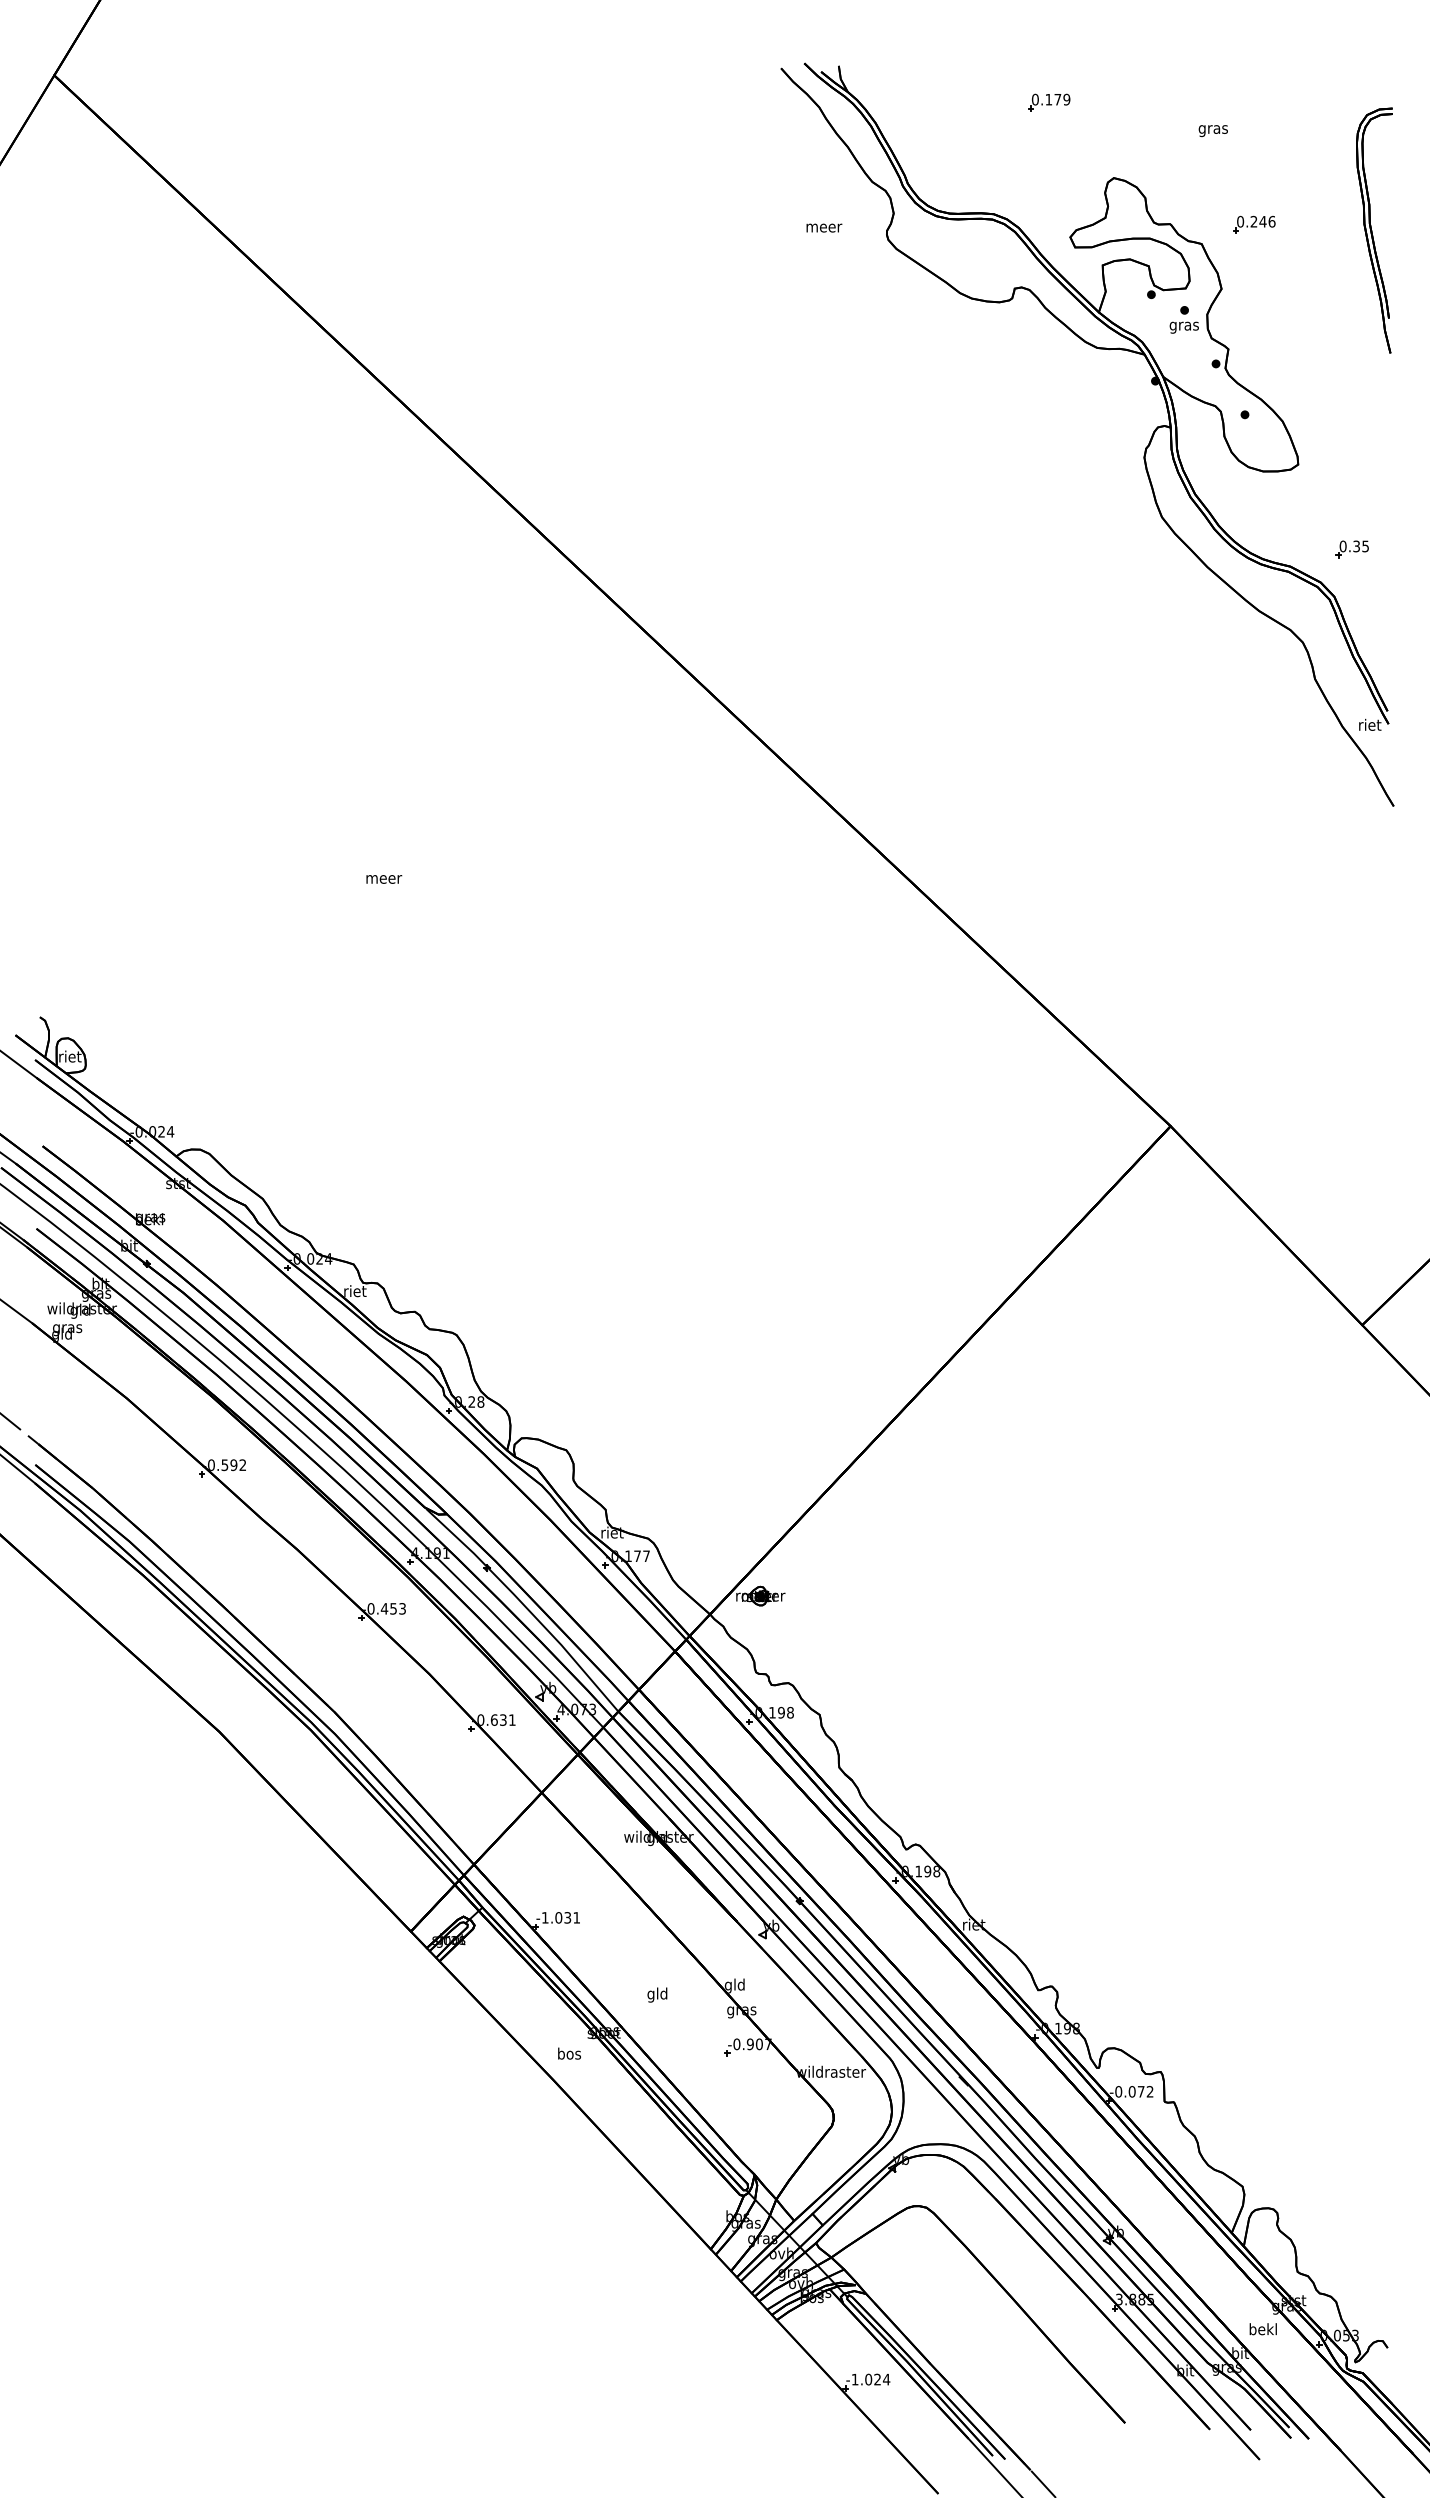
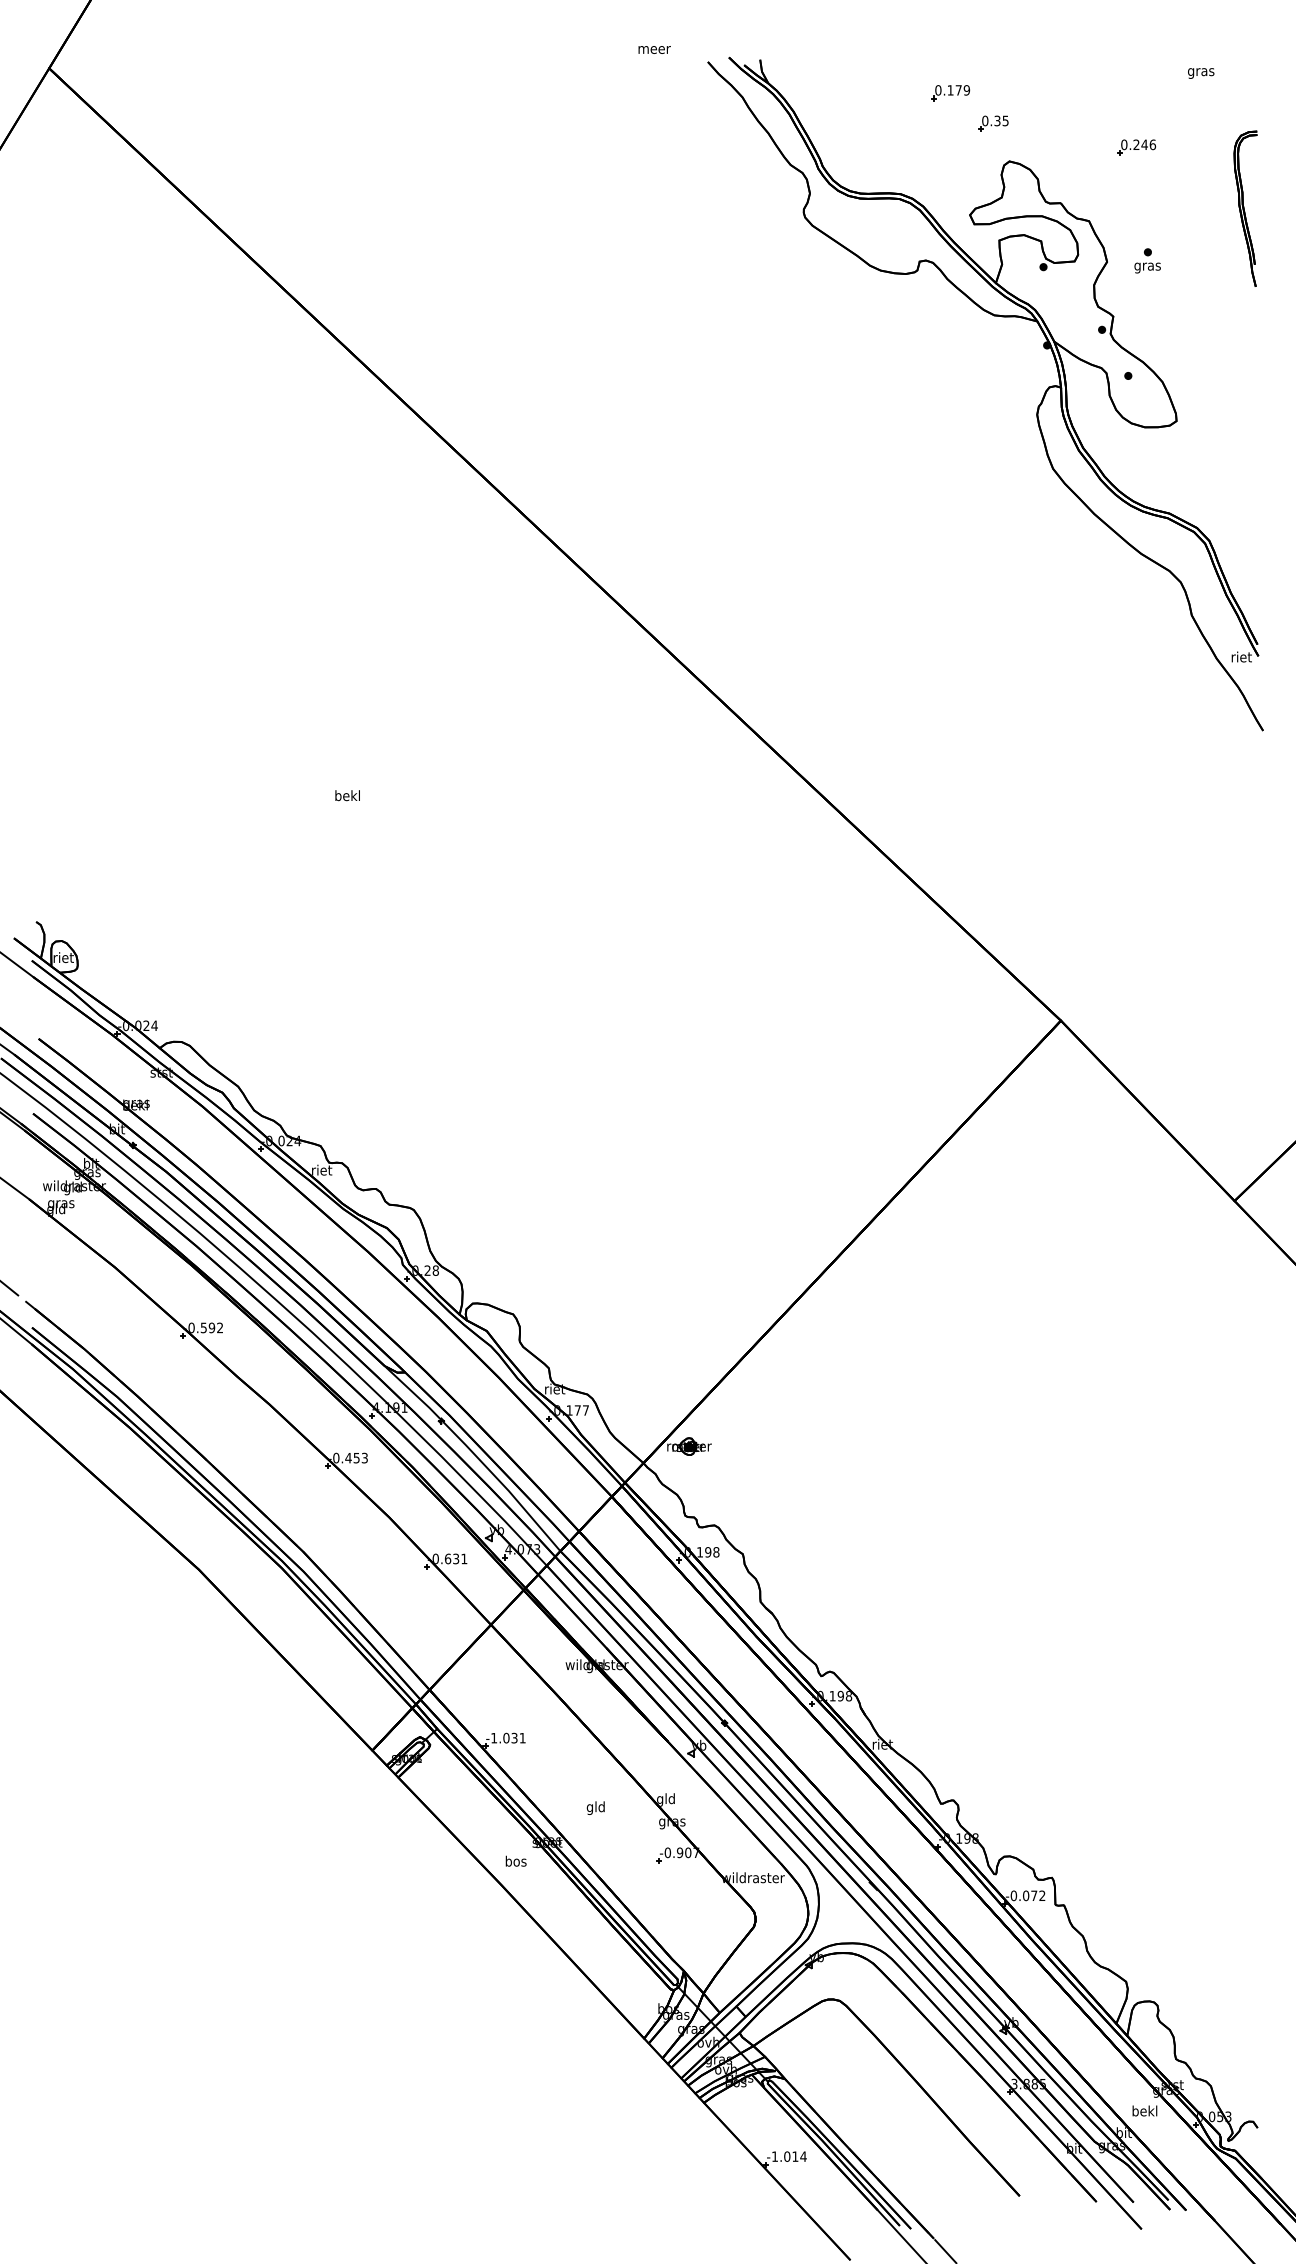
text: (1212, 130) -> (1200, 72), moved
part: (1254, 224) -> (1136, 147), moved
text: (824, 227) -> (654, 49), moved
part: (1374, 230) -> (1245, 208), size x0.7
part: (1183, 319) -> (1146, 260), moved
part: (1351, 549) -> (992, 123), moved
text: (384, 877) -> (348, 795), meer -> bekl
text: (877, 2379) -> (795, 2156), -1.024 -> -1.014

